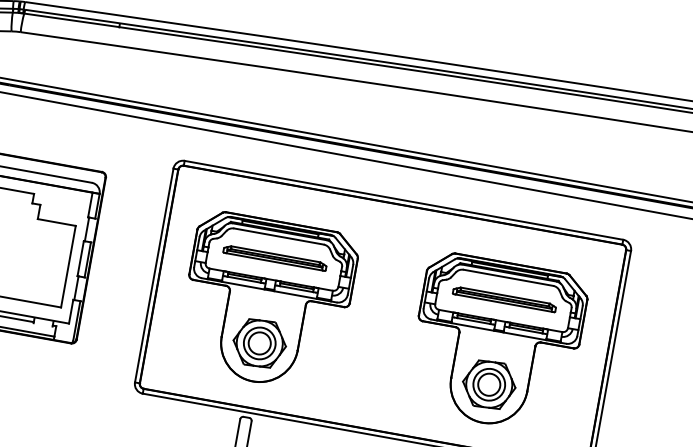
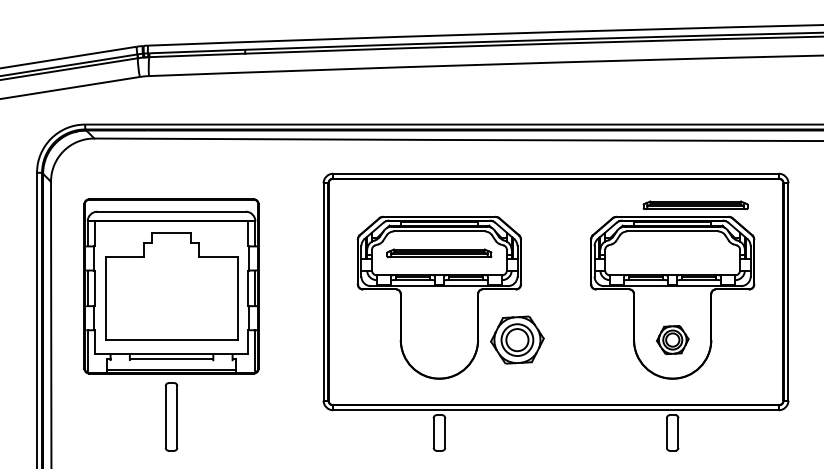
part: (504, 298) -> (695, 204), moved
part: (259, 342) -> (517, 339), moved
part: (489, 384) -> (672, 339), size x0.6

